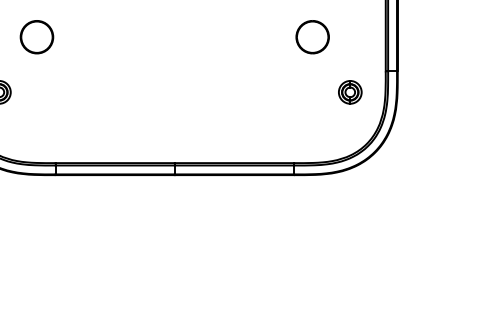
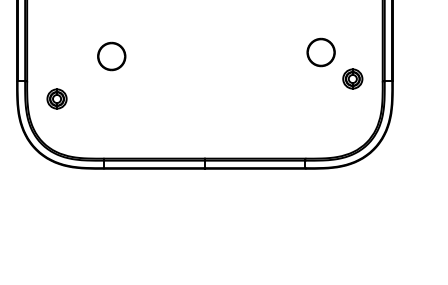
part: (36, 37) -> (111, 56), moved
part: (349, 91) -> (352, 78), moved

